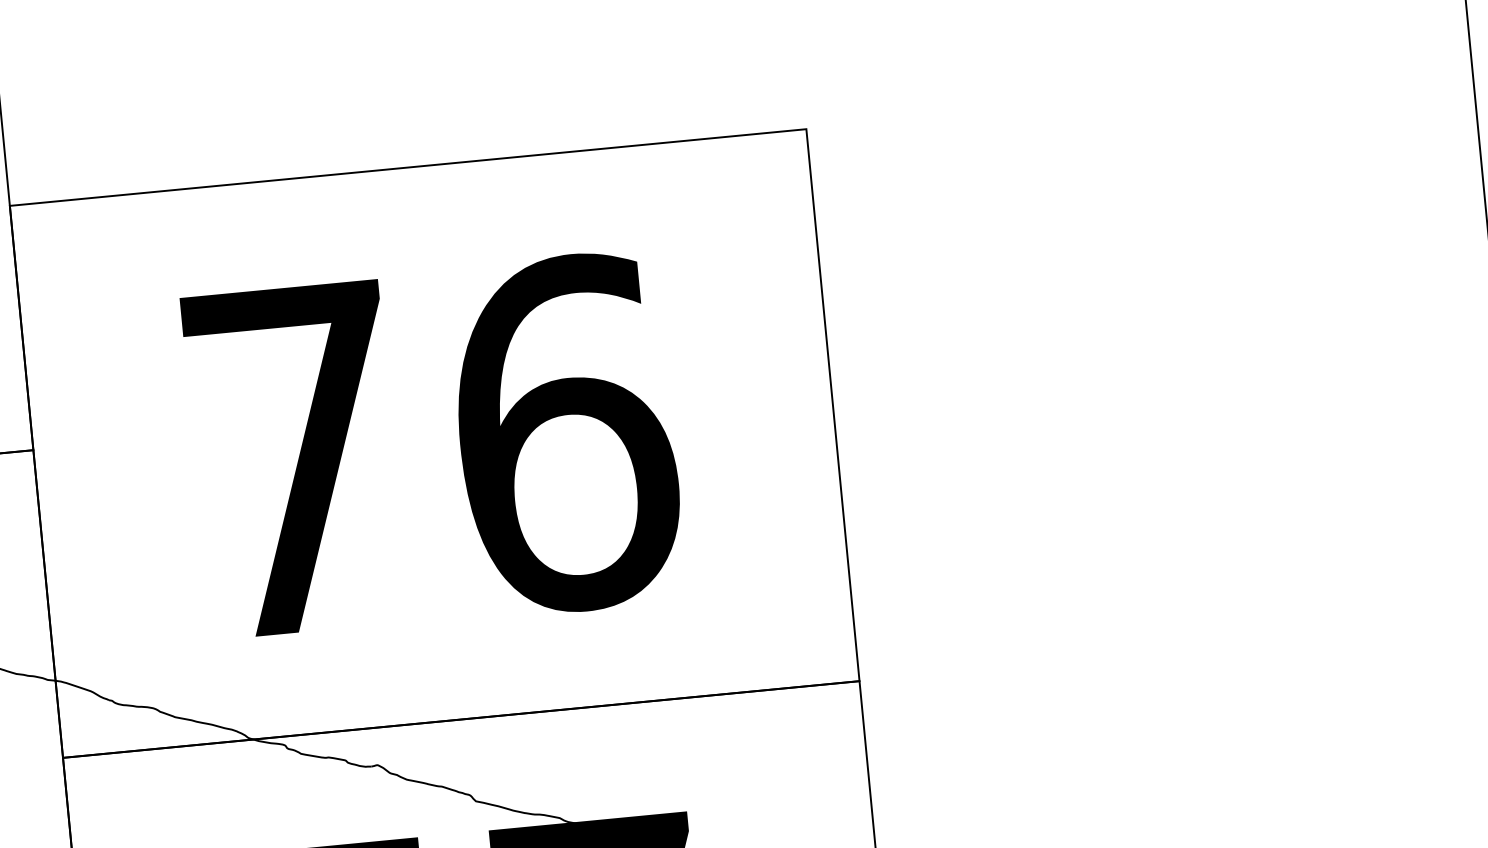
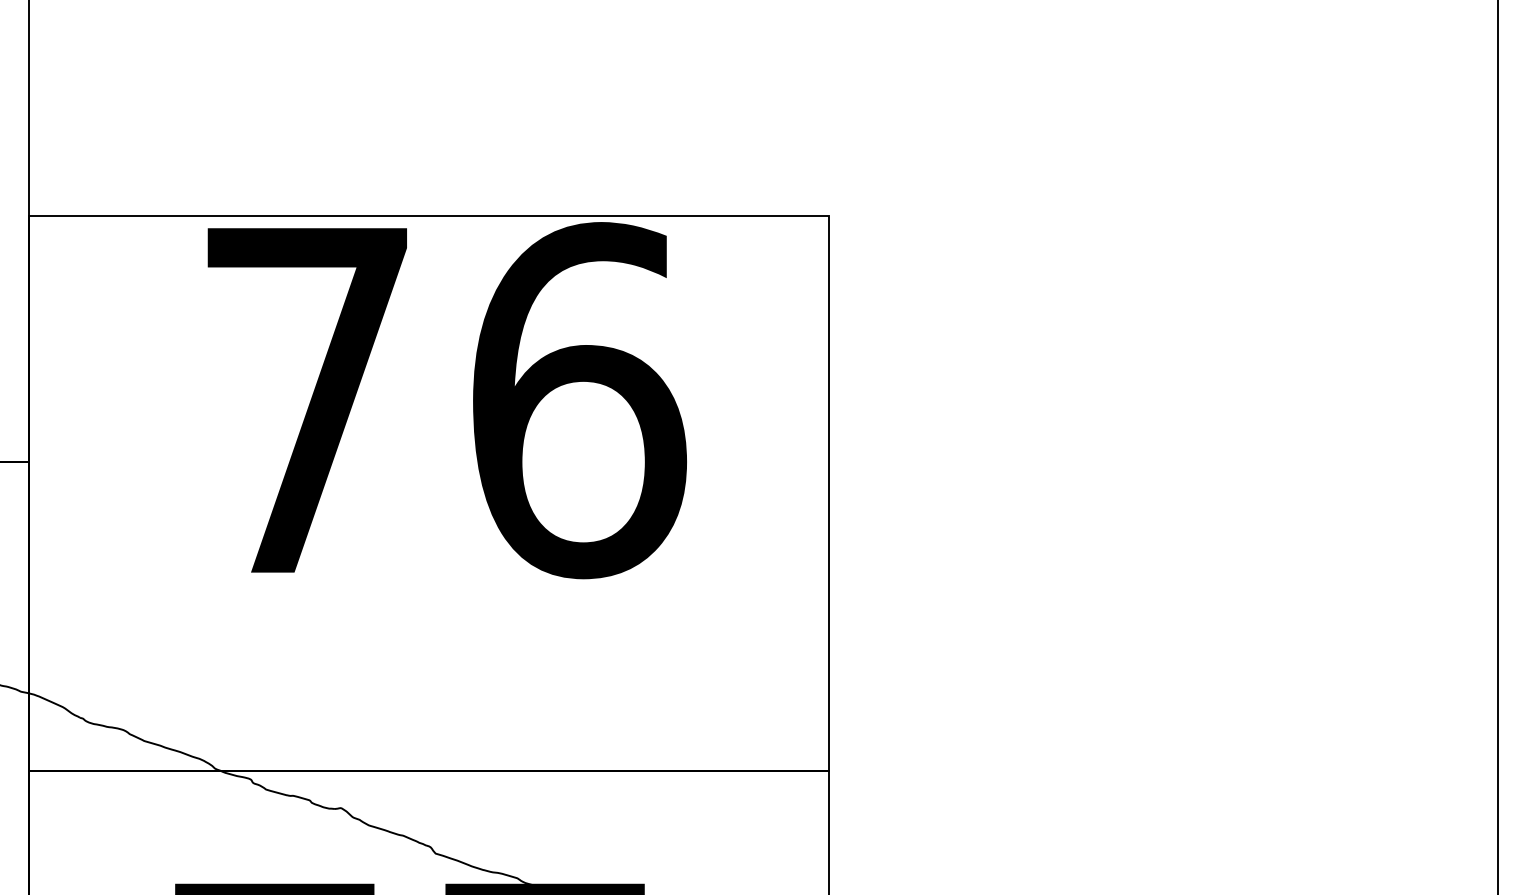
text: (433, 446) -> (446, 400), moved

